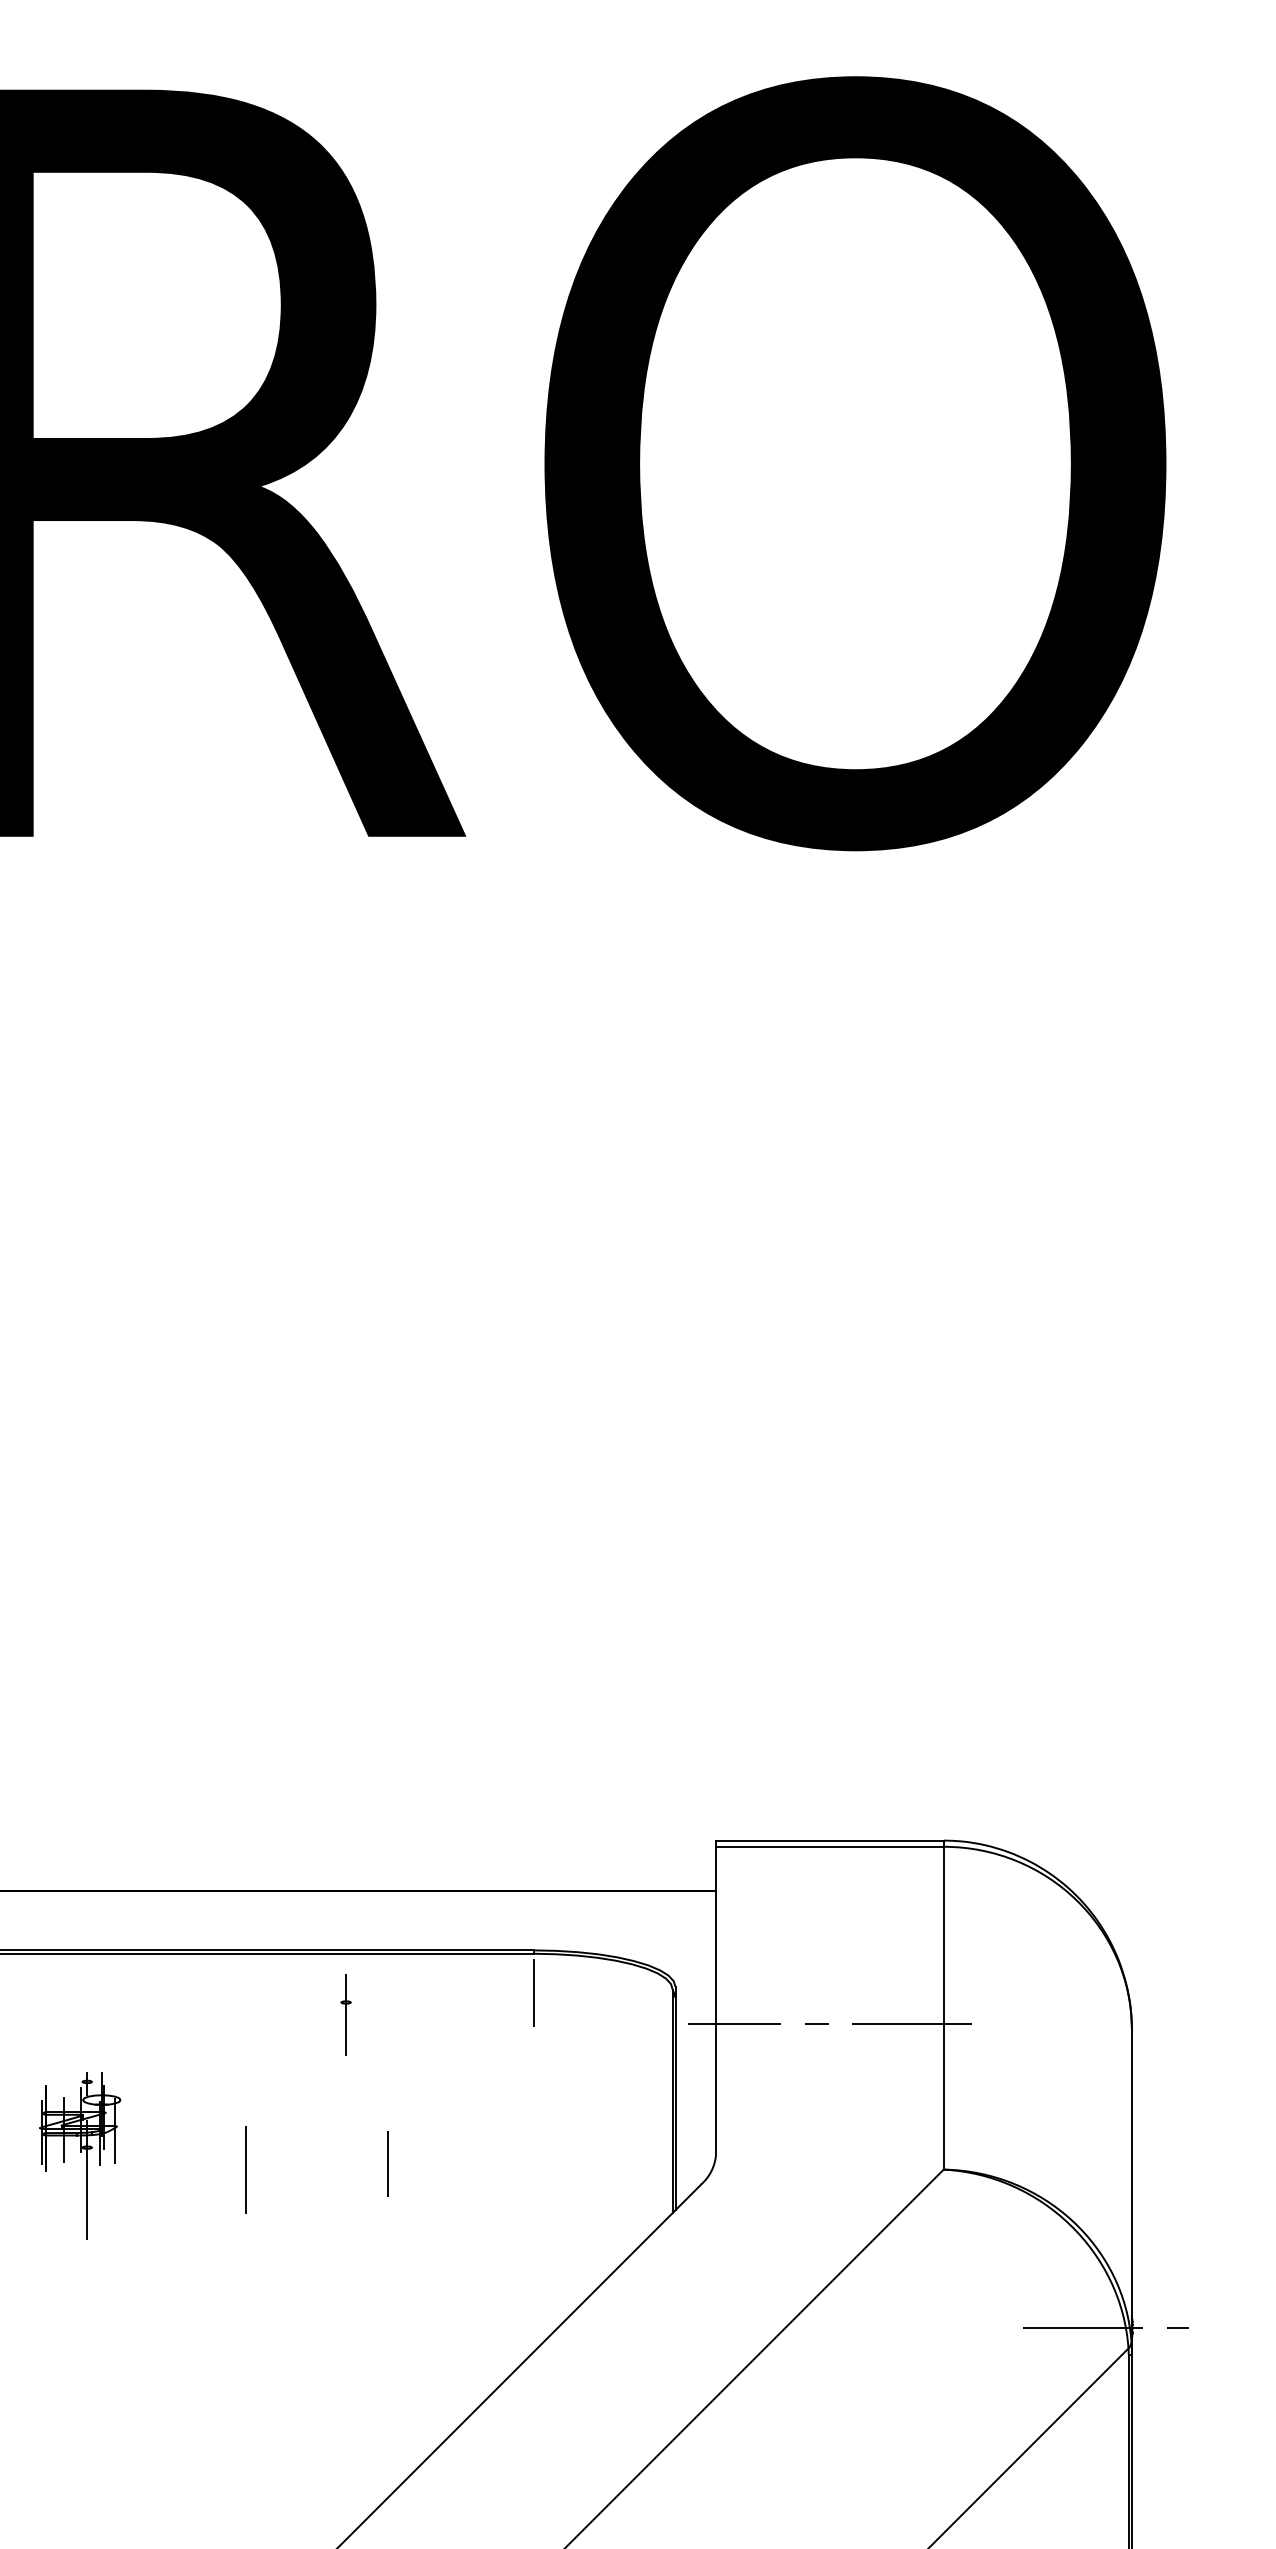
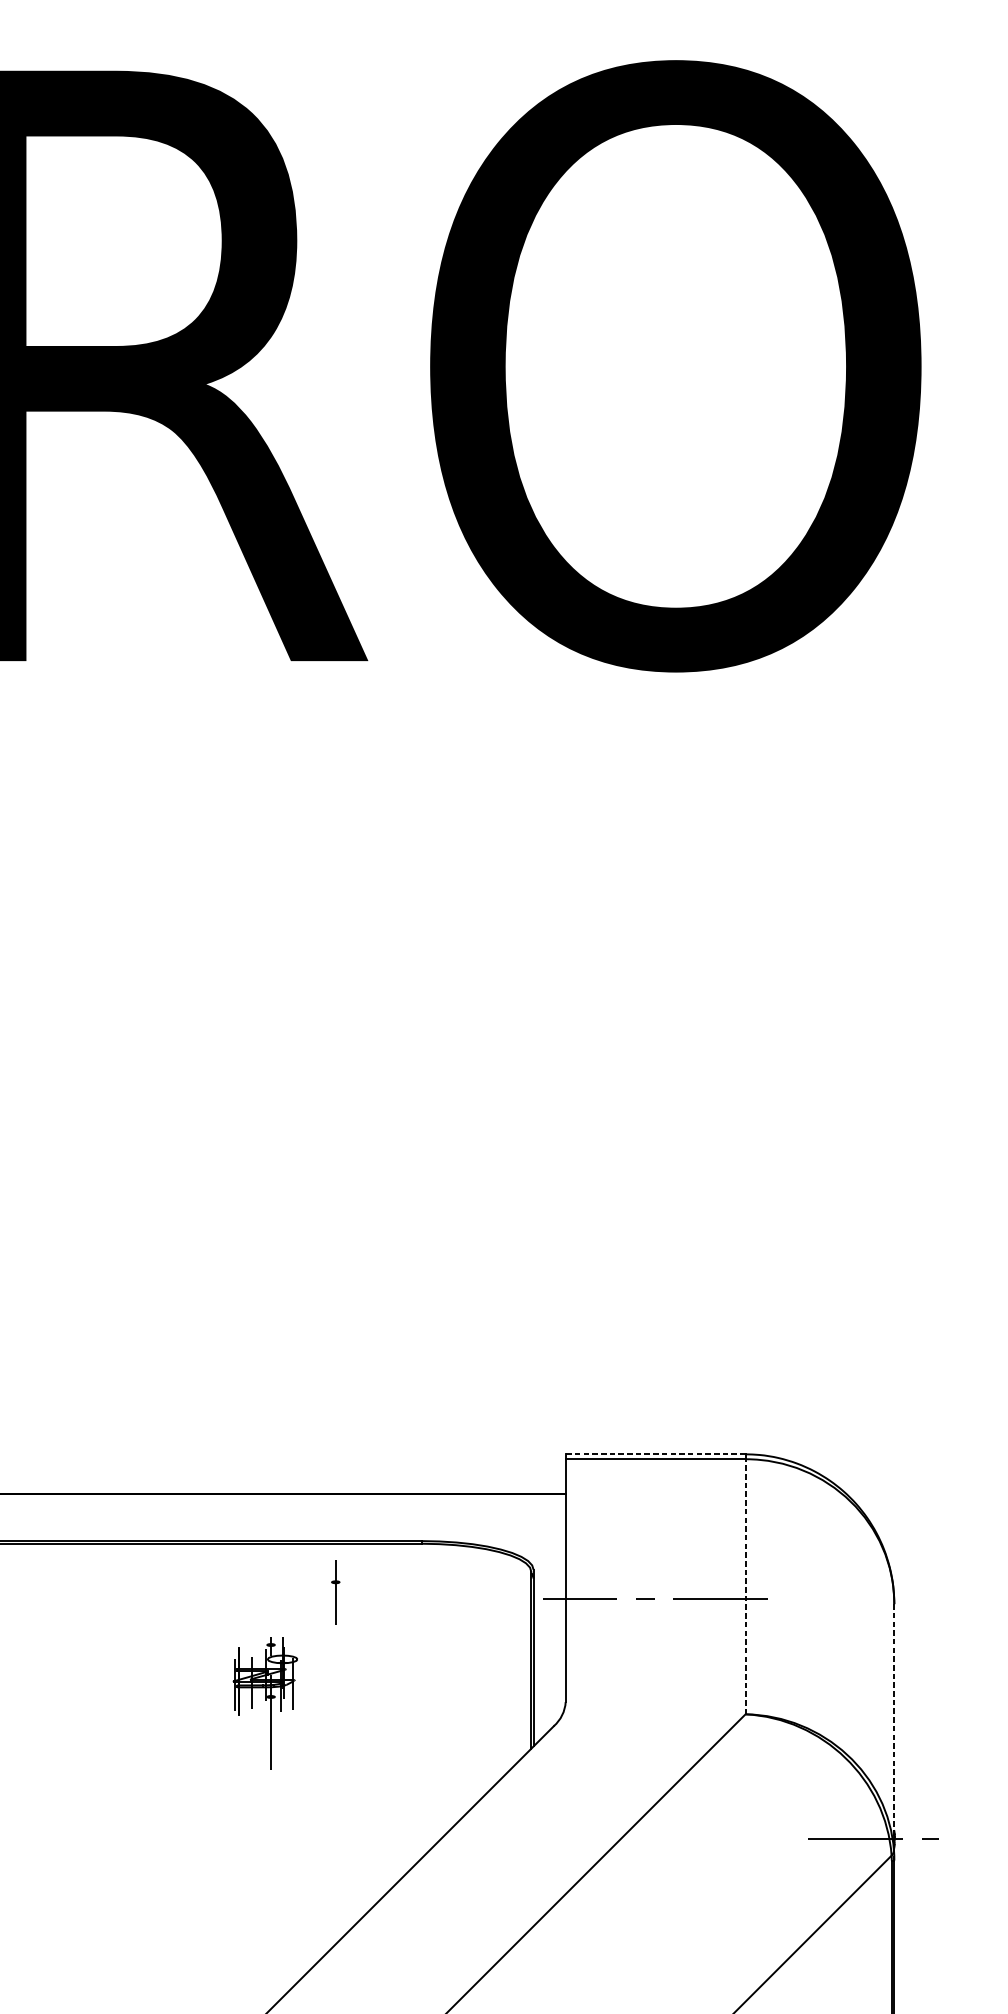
line: (829, 1840) -> (655, 1454), solid -> dashed
line: (534, 1992) -> (422, 1574), removed
line: (943, 2007) -> (745, 1586), solid -> dashed
part: (345, 2014) -> (335, 1591), moved
part: (80, 2155) -> (265, 1703), moved
line: (388, 2163) -> (306, 1709), removed
line: (245, 2169) -> (193, 1714), removed
line: (1131, 2192) -> (893, 1732), solid -> dashed

